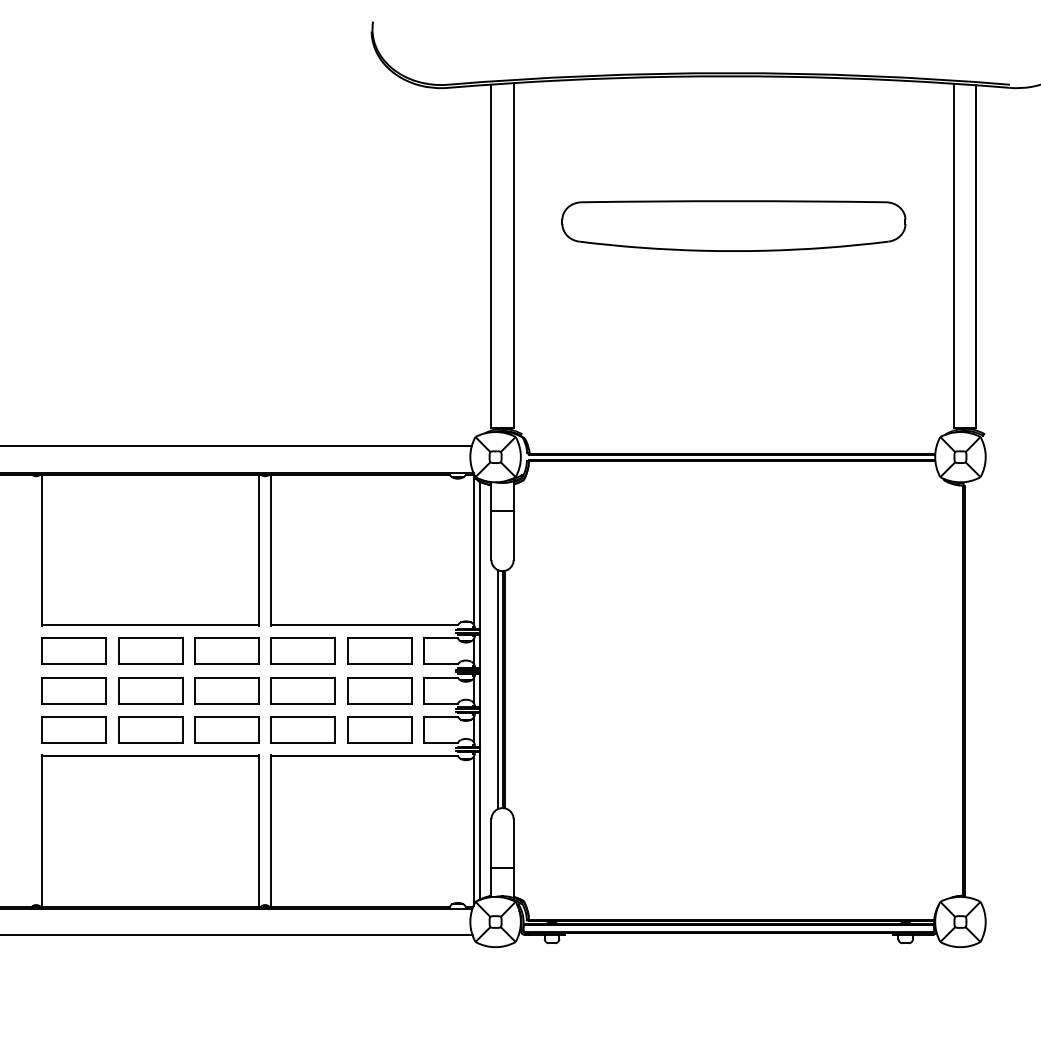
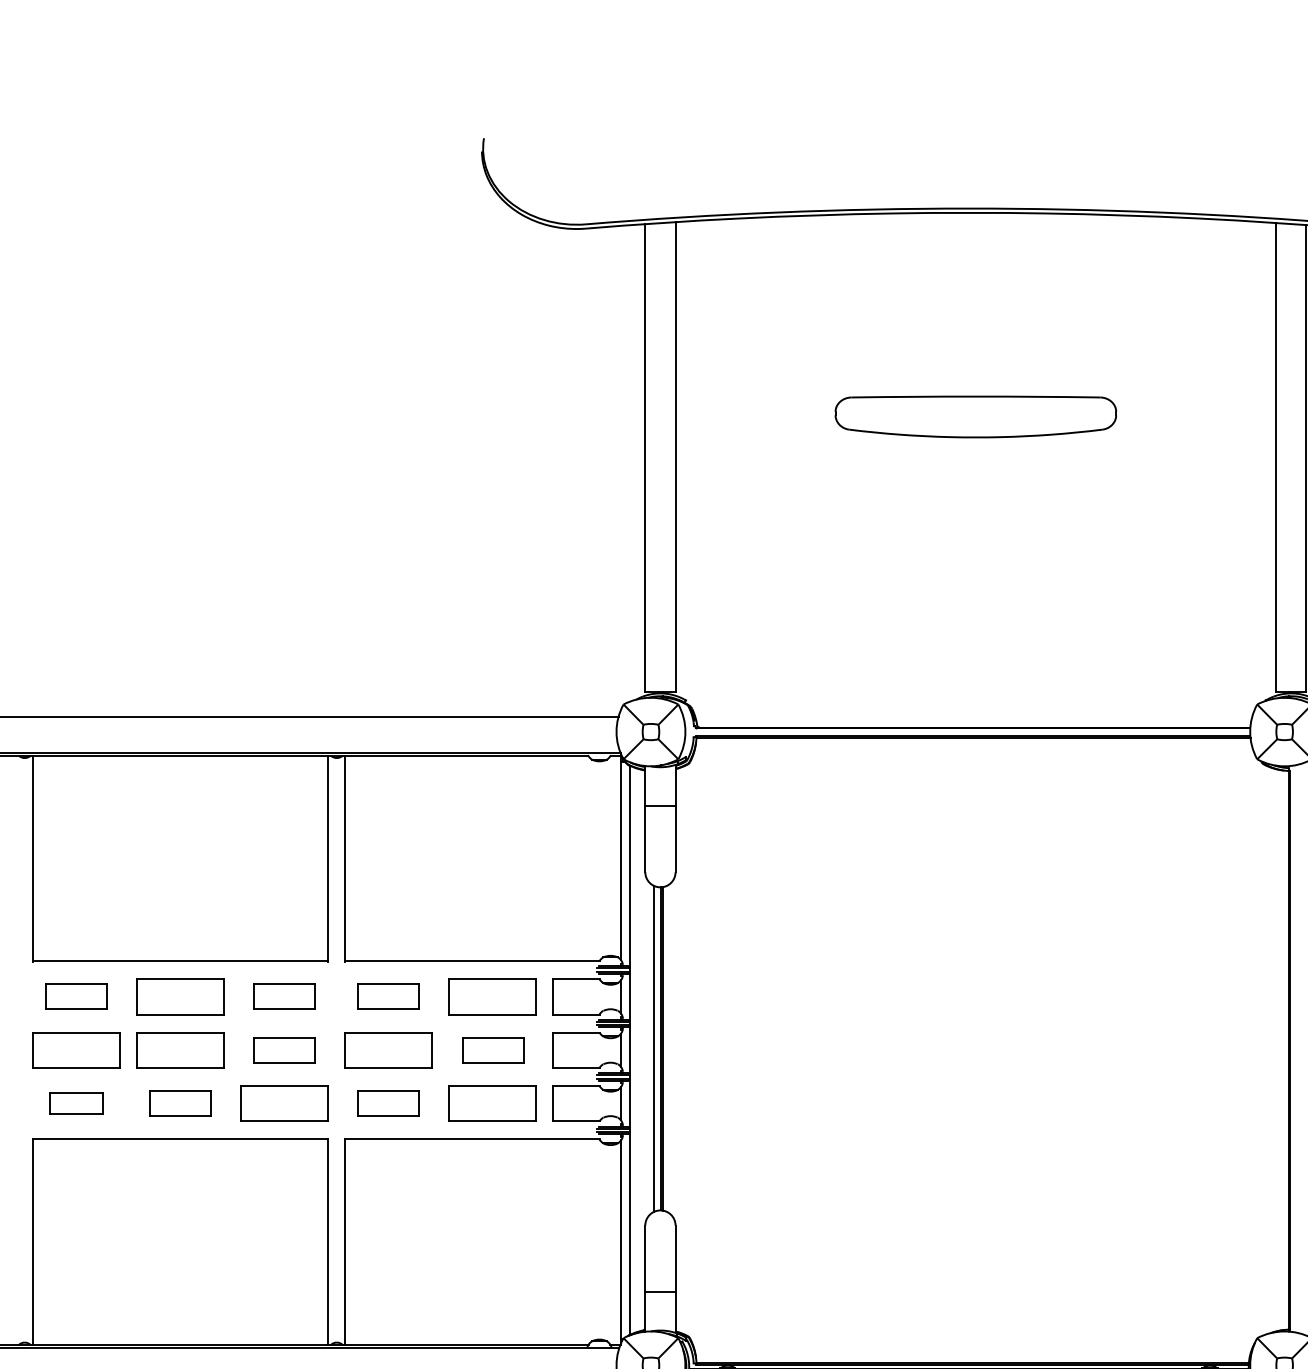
part: (733, 225) -> (975, 416), size x0.6
part: (73, 650) -> (75, 995), size x0.7
part: (226, 650) -> (284, 995), size x0.7
part: (302, 650) -> (387, 995), size x0.7
part: (226, 690) -> (284, 1050), size x0.7
part: (379, 690) -> (492, 1050), size x0.7
part: (73, 729) -> (75, 1103), size x0.6
part: (150, 729) -> (180, 1103), size x0.7
part: (302, 729) -> (387, 1103), size x0.7

